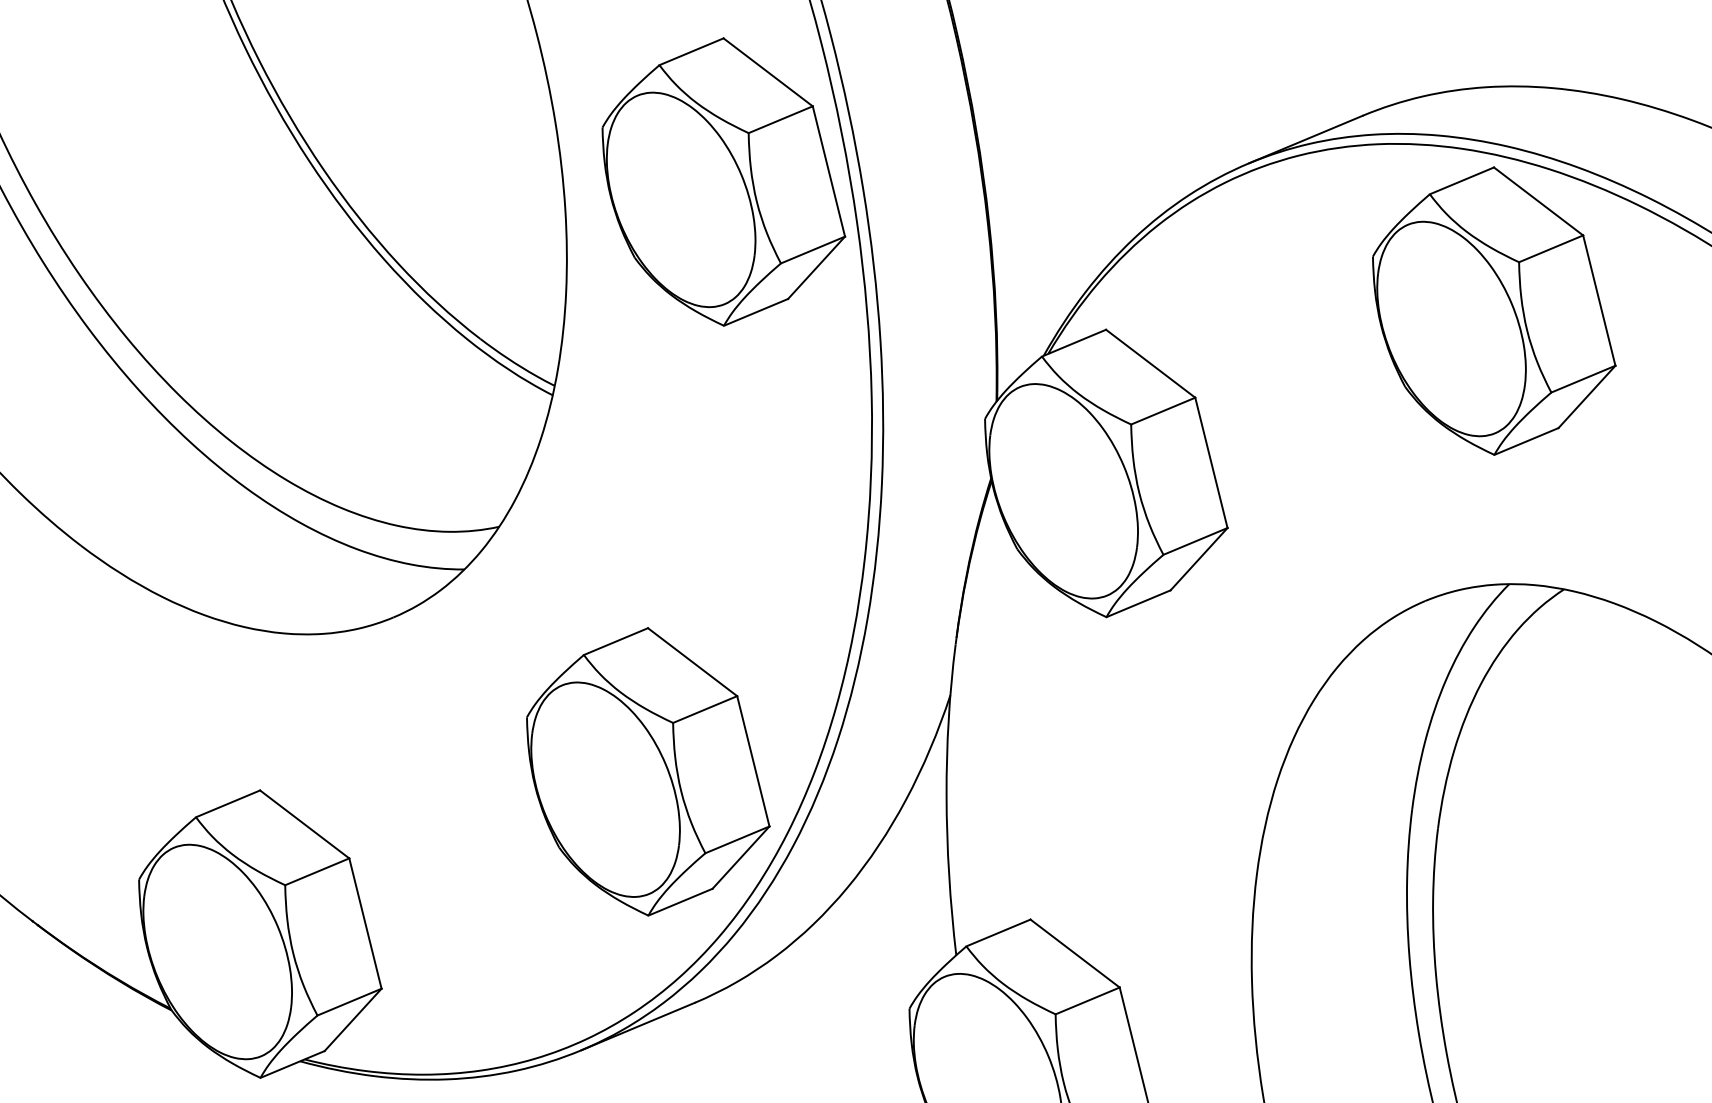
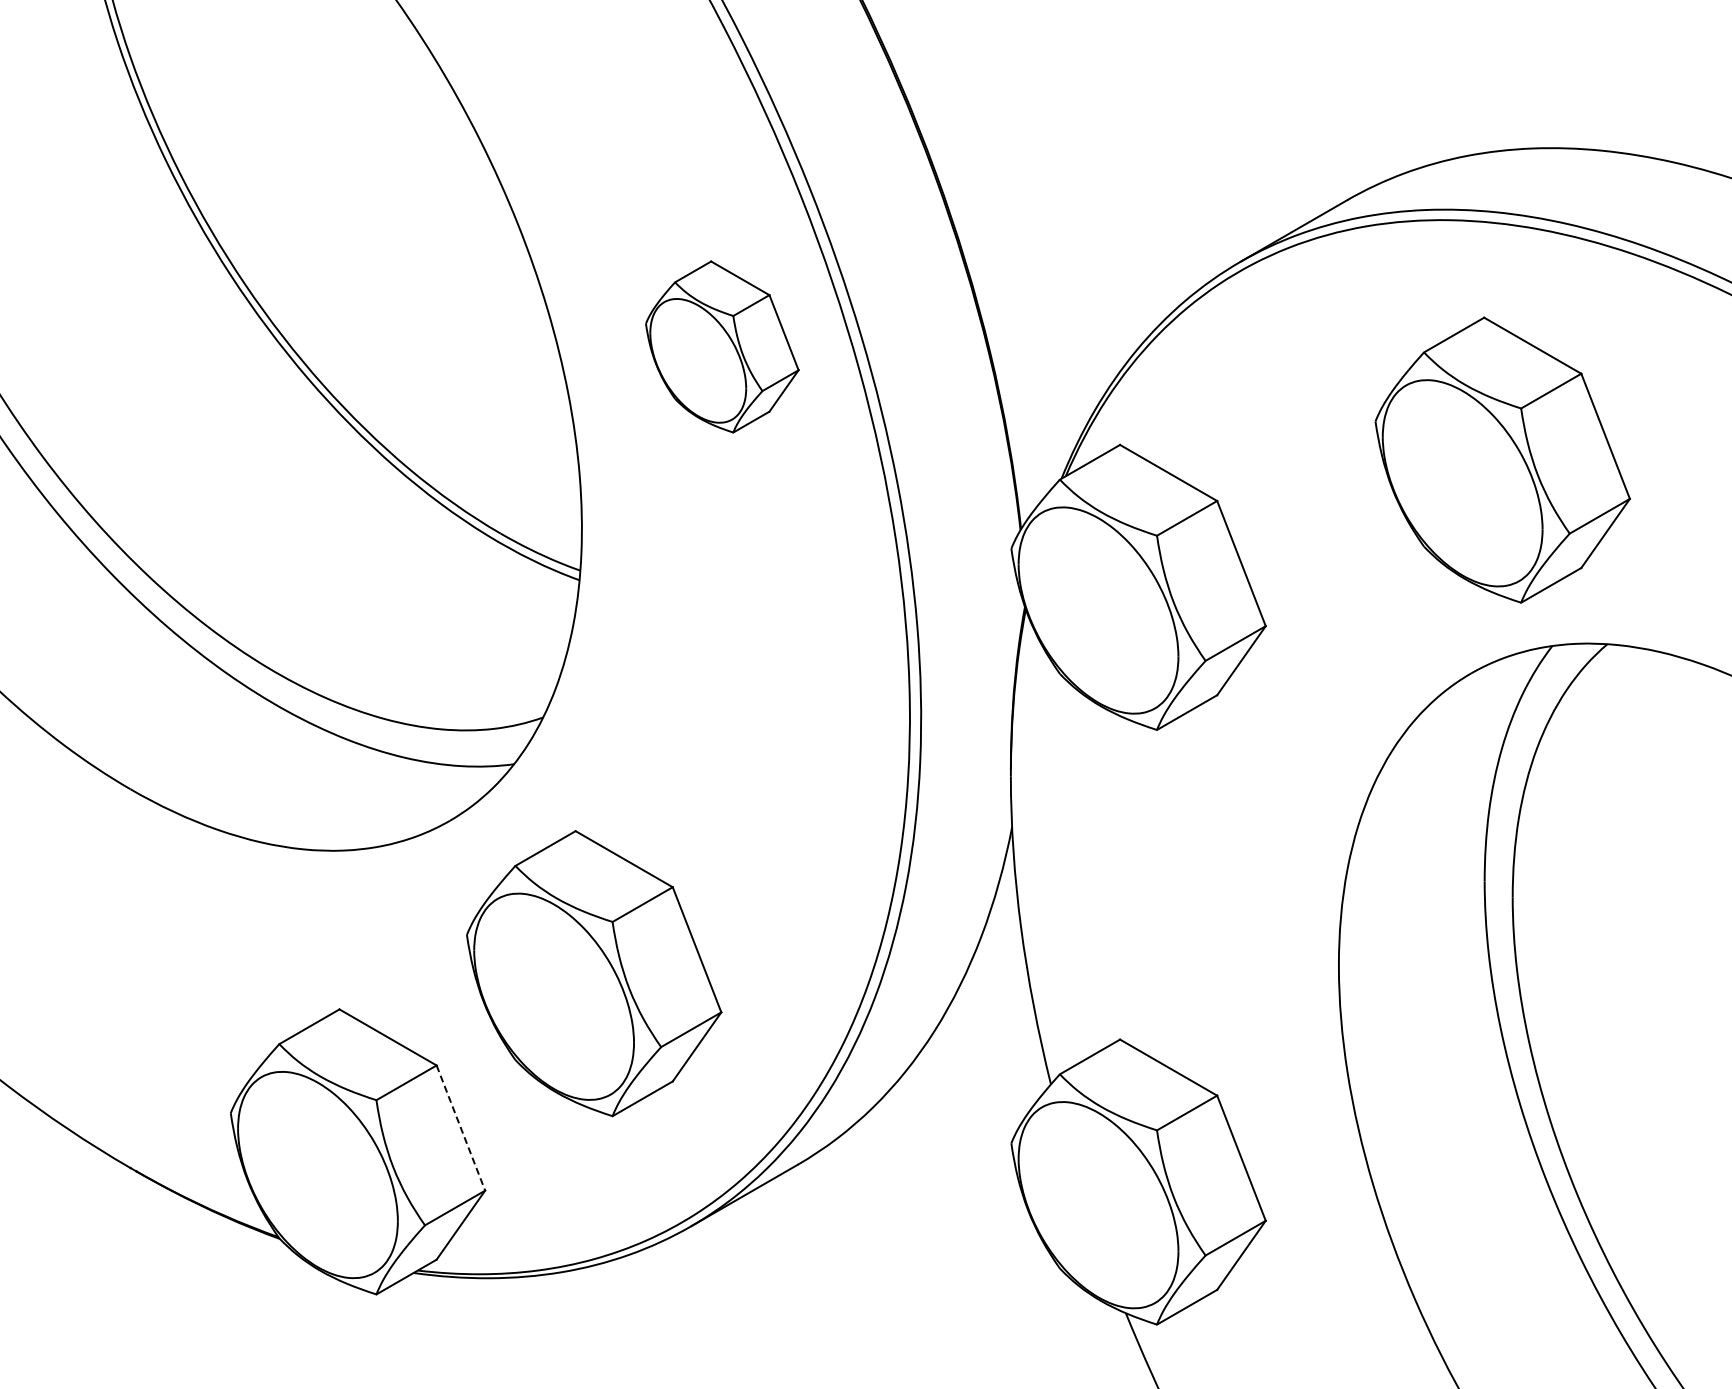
part: (724, 181) -> (722, 346), size x0.6
part: (1494, 310) -> (1502, 459), moved
part: (648, 771) -> (594, 973), moved
line: (365, 924) -> (461, 1128), solid -> dashed

